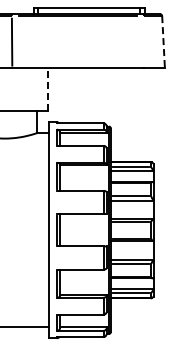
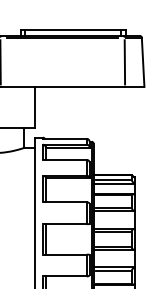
line: (143, 41) -> (124, 61), added
line: (163, 42) -> (143, 62), dashed -> solid
line: (48, 89) -> (34, 106), dashed -> solid

